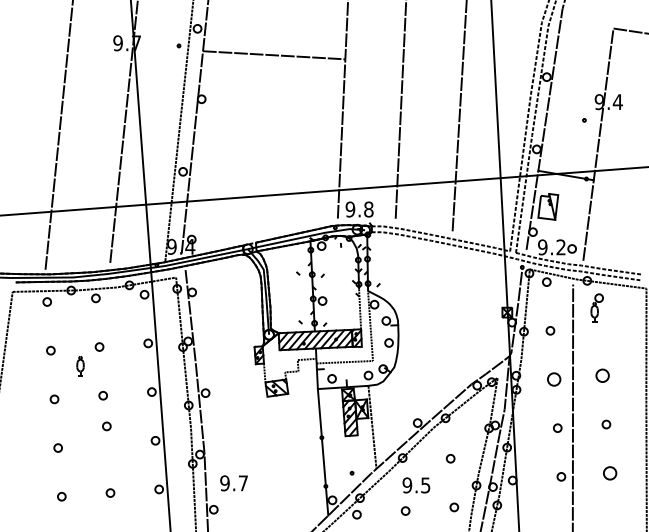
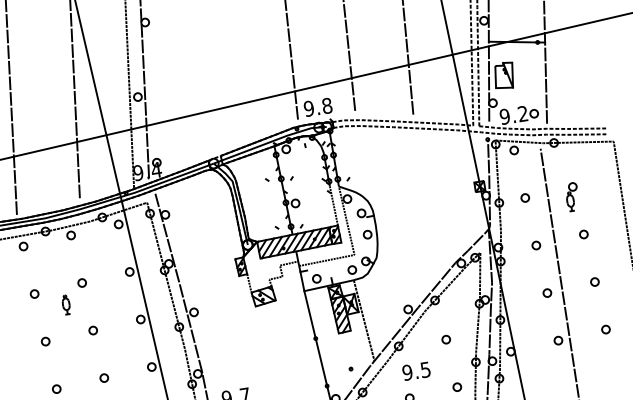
part: (596, 307) -> (571, 196), moved
part: (602, 375) -> (583, 234), size x0.62
part: (553, 379) -> (535, 245), size x0.62
part: (106, 426) -> (103, 378), moved
part: (609, 472) -> (605, 328), size x0.62

